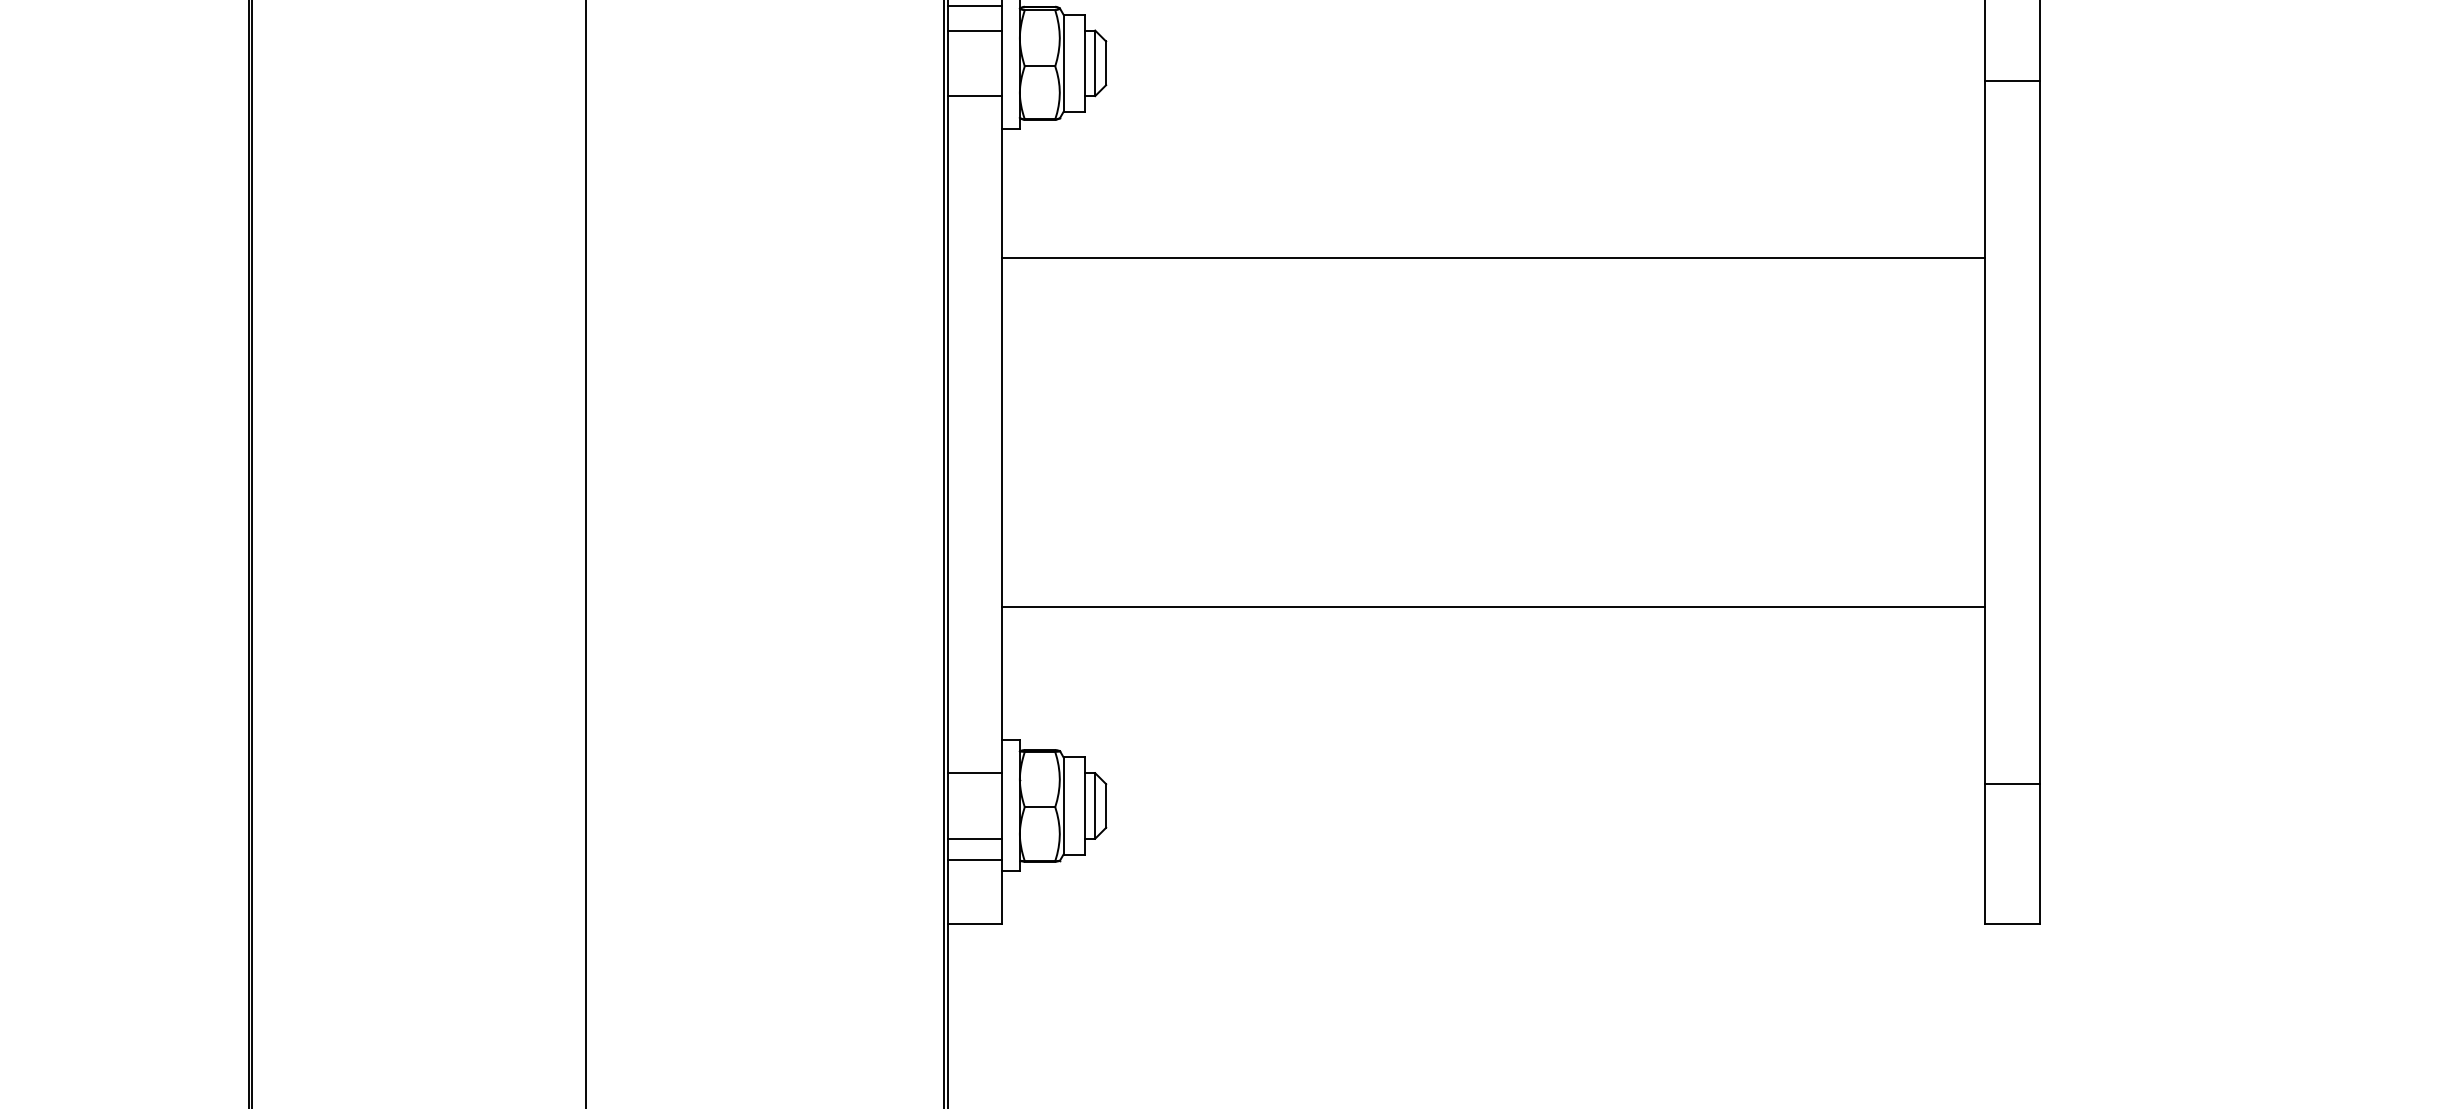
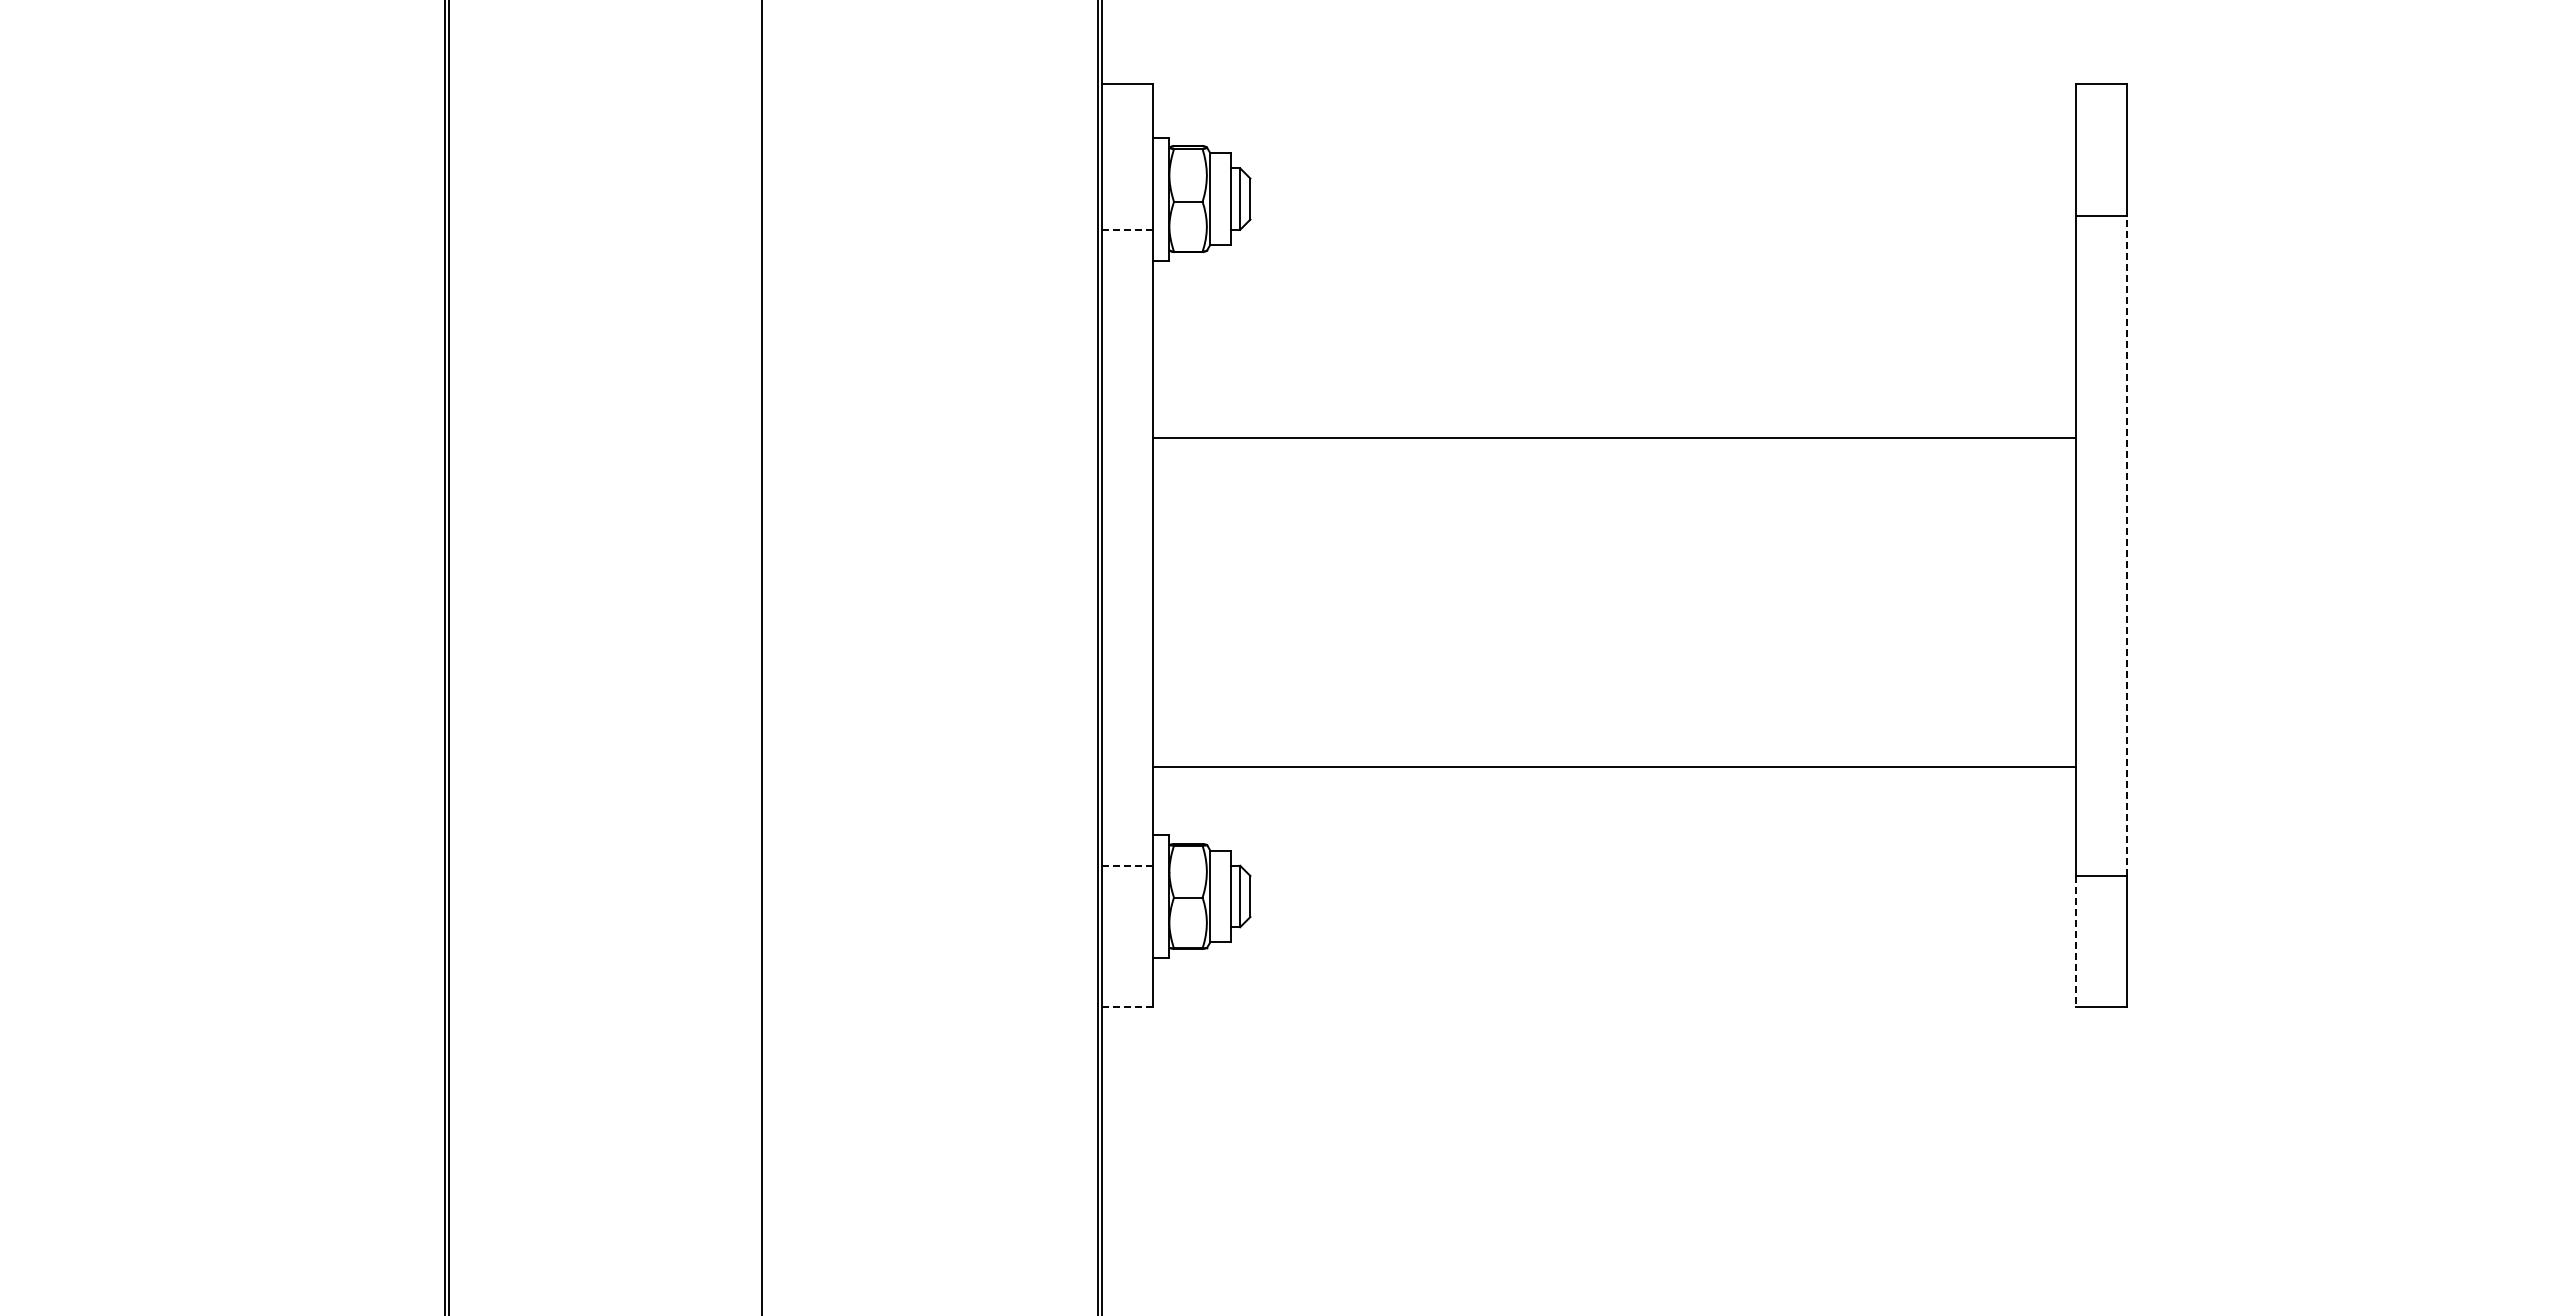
line: (974, 5) -> (1126, 144), removed
line: (974, 30) -> (1126, 168), removed
line: (975, 95) -> (1127, 229), solid -> dashed
line: (1493, 257) -> (1614, 437), moved
line: (2040, 432) -> (2127, 545), solid -> dashed
line: (1493, 606) -> (1614, 766), moved
line: (975, 772) -> (1127, 865), solid -> dashed
line: (974, 838) -> (1126, 927), removed
line: (1985, 853) -> (2076, 941), solid -> dashed
line: (974, 859) -> (1126, 946), removed
line: (975, 924) -> (1127, 1007), solid -> dashed

